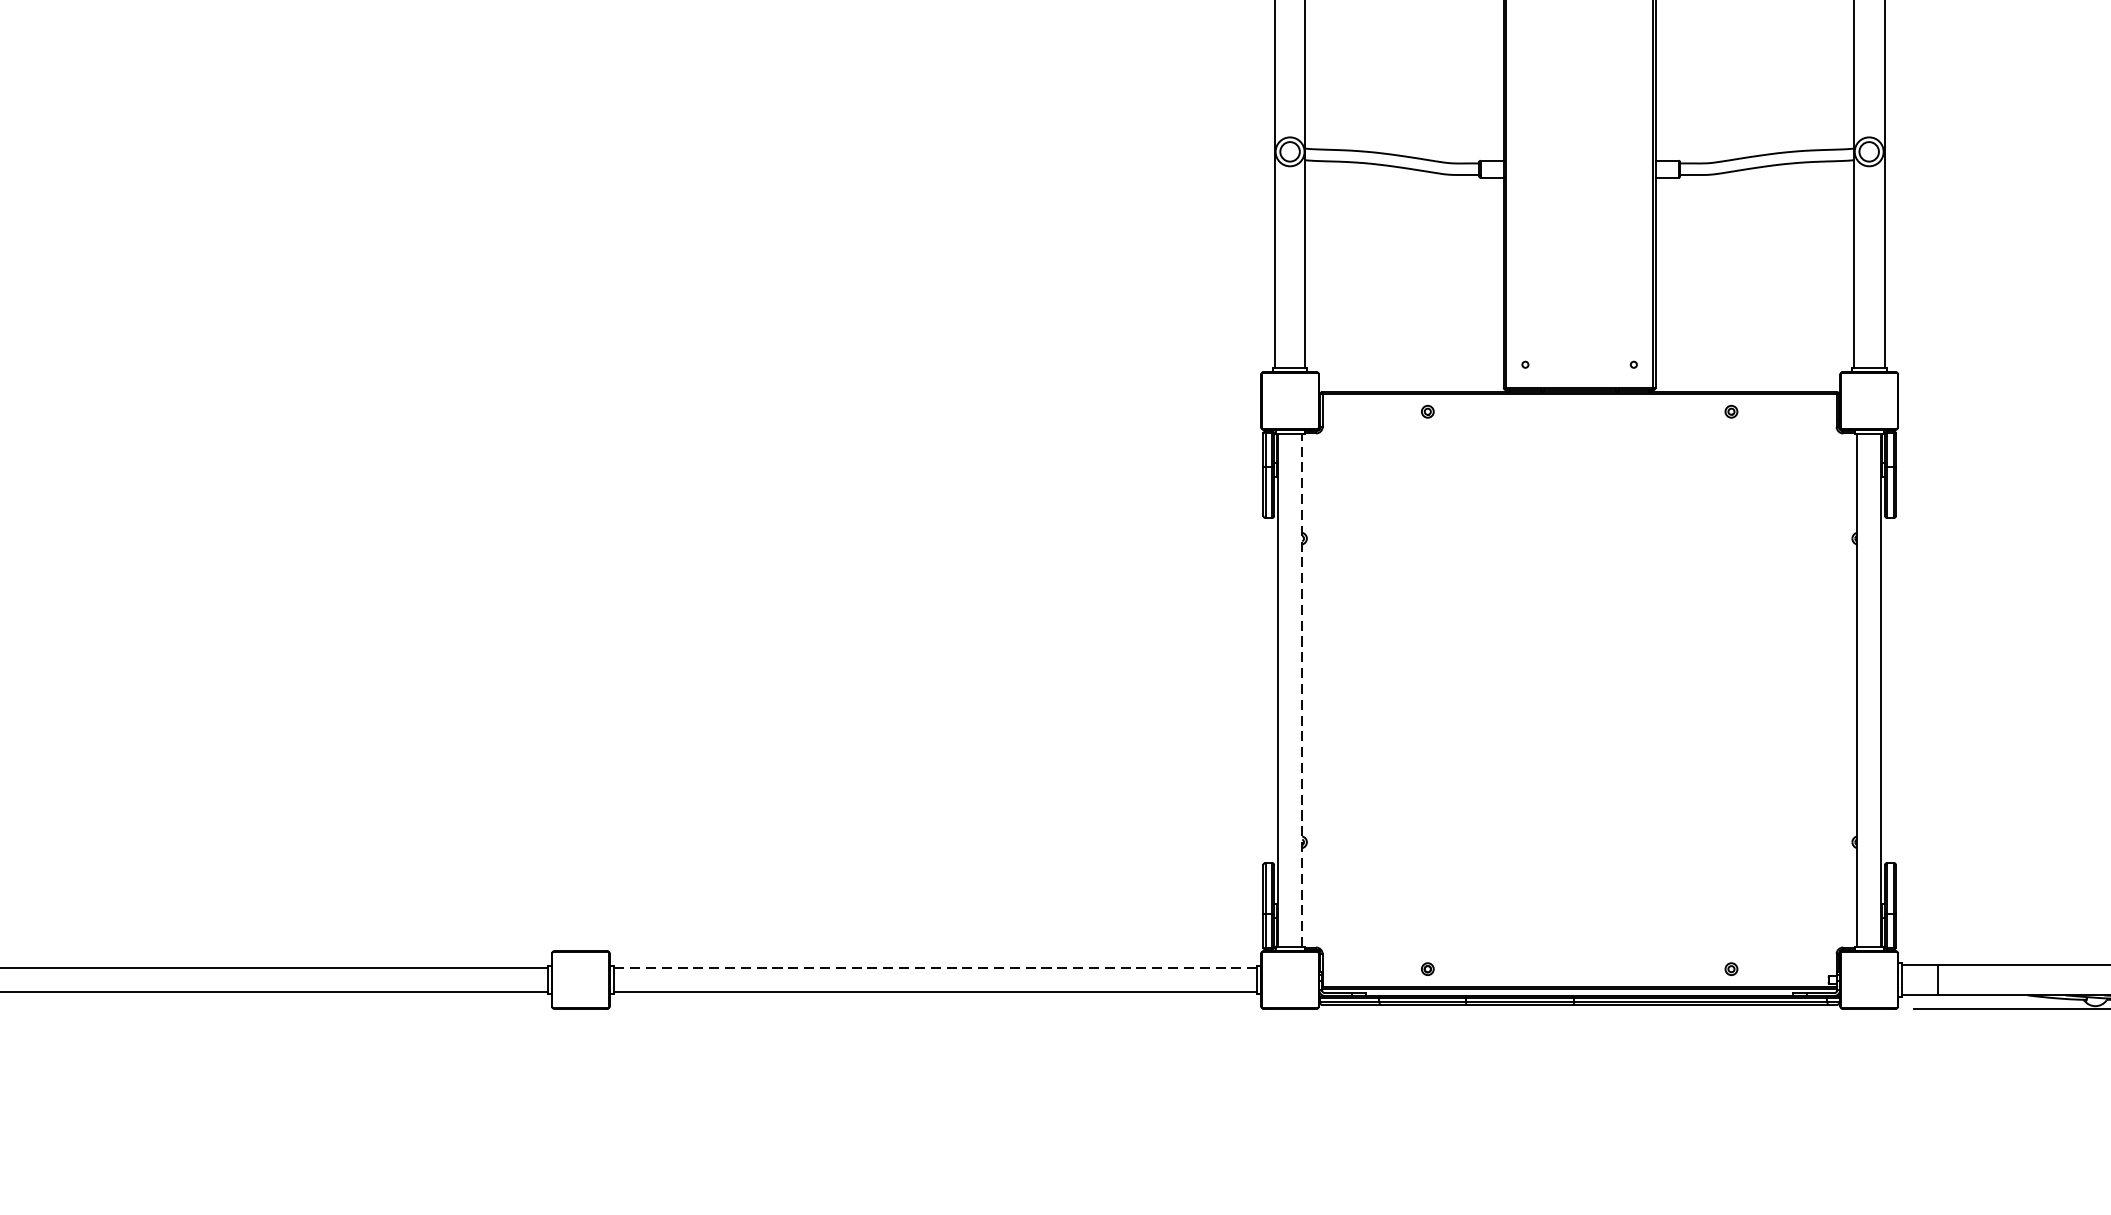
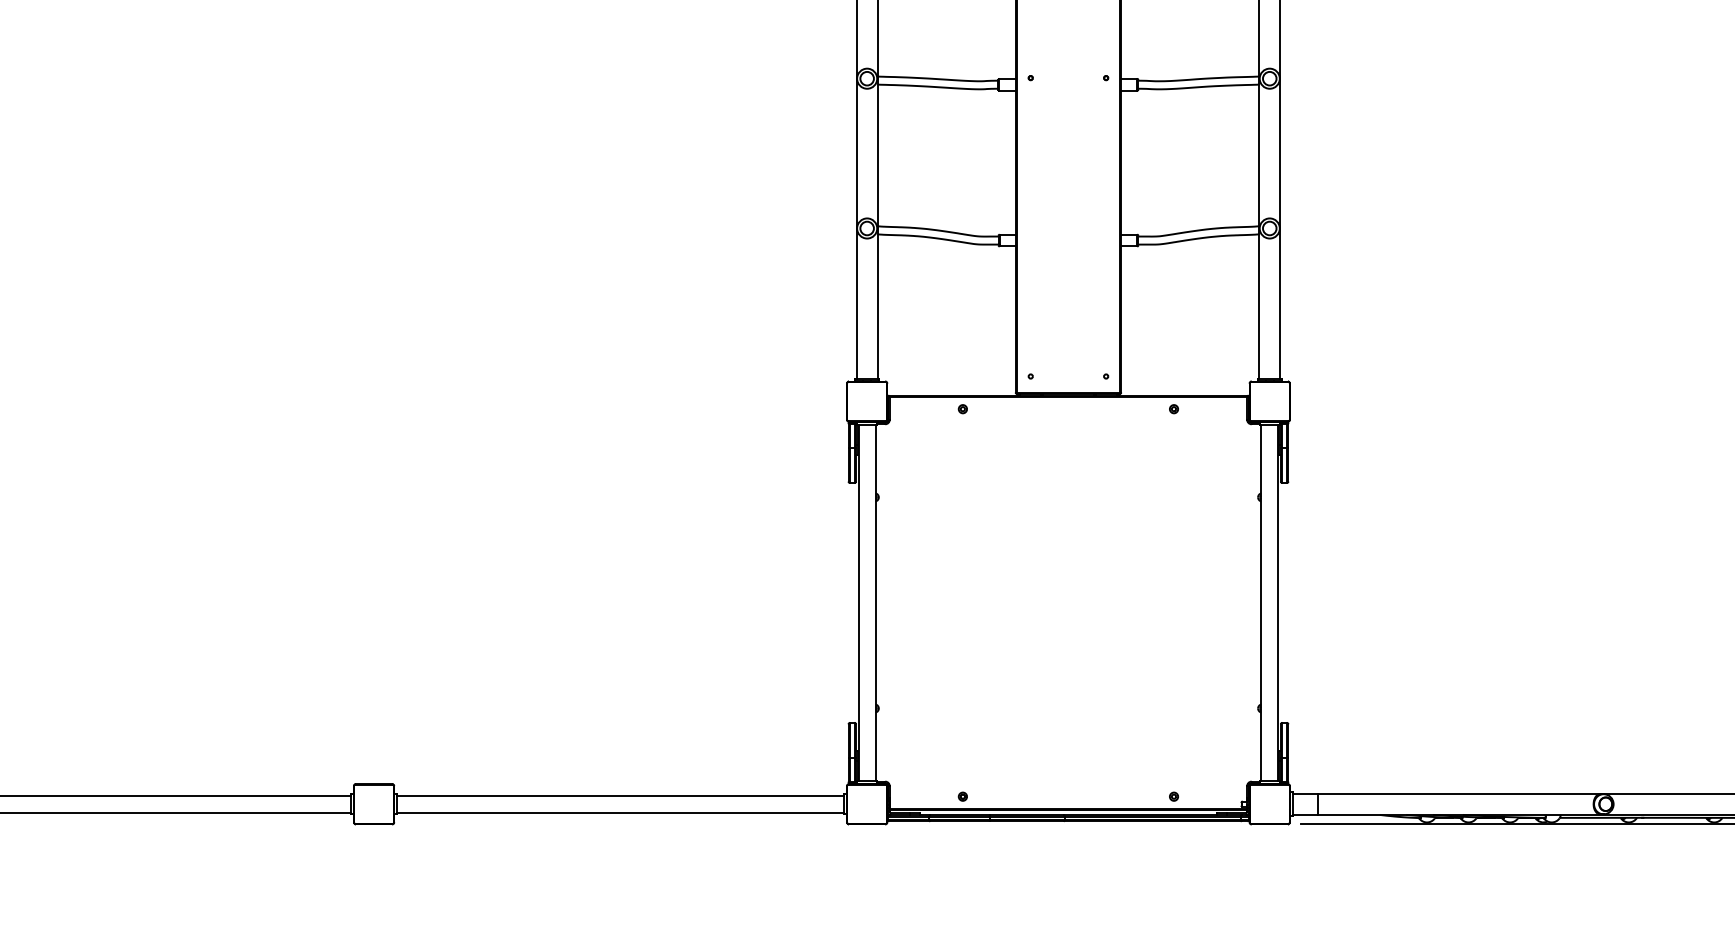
line: (1302, 689) -> (875, 602), dashed -> solid
line: (935, 967) -> (620, 795), dashed -> solid

